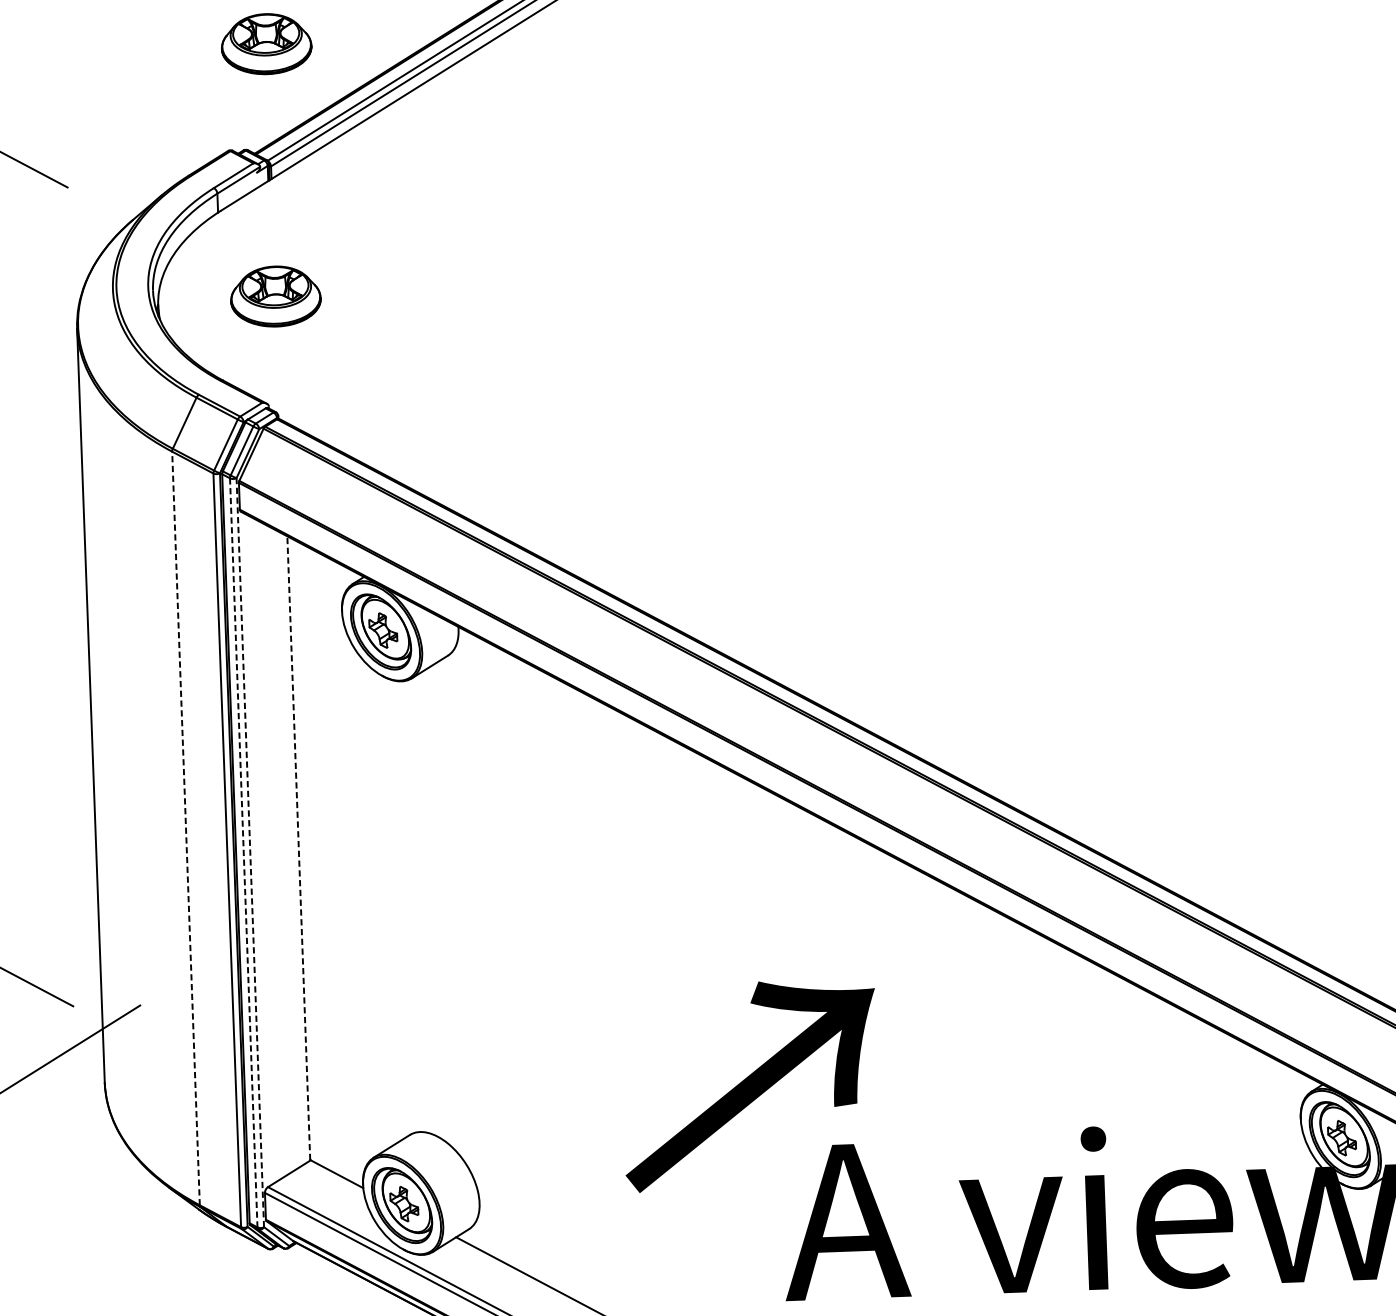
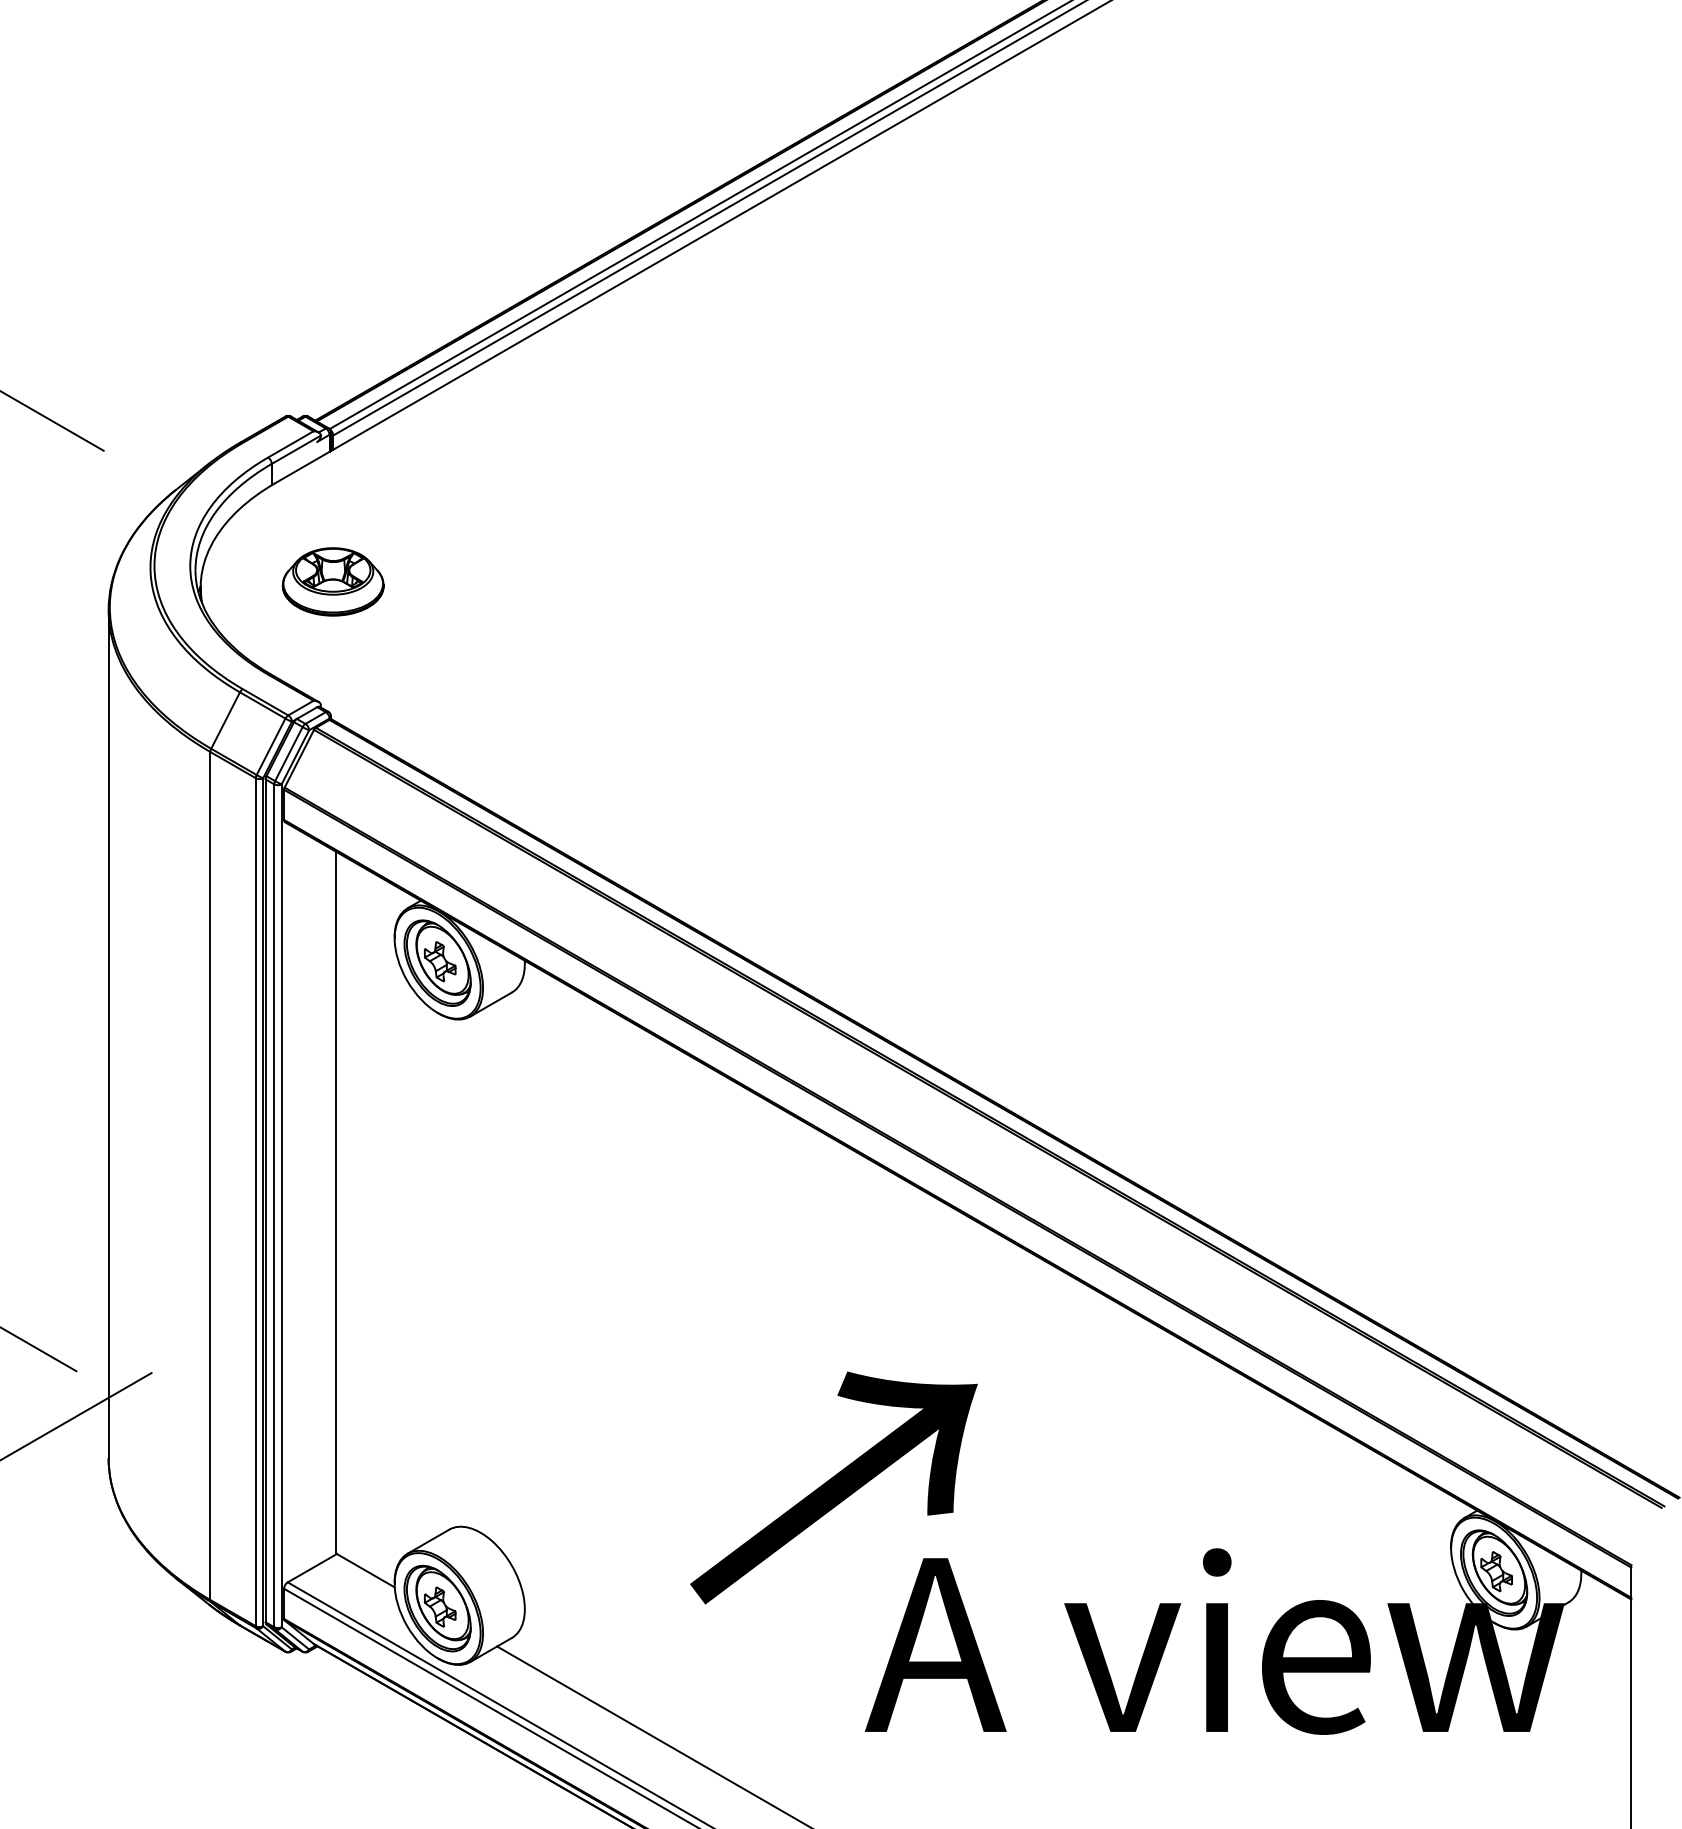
part: (265, 43) -> (332, 297), removed
line: (186, 828) -> (210, 1175), dashed -> solid
line: (298, 847) -> (336, 1202), dashed -> solid
line: (250, 852) -> (281, 1205), dashed -> solid
line: (243, 853) -> (274, 1206), dashed -> solid

